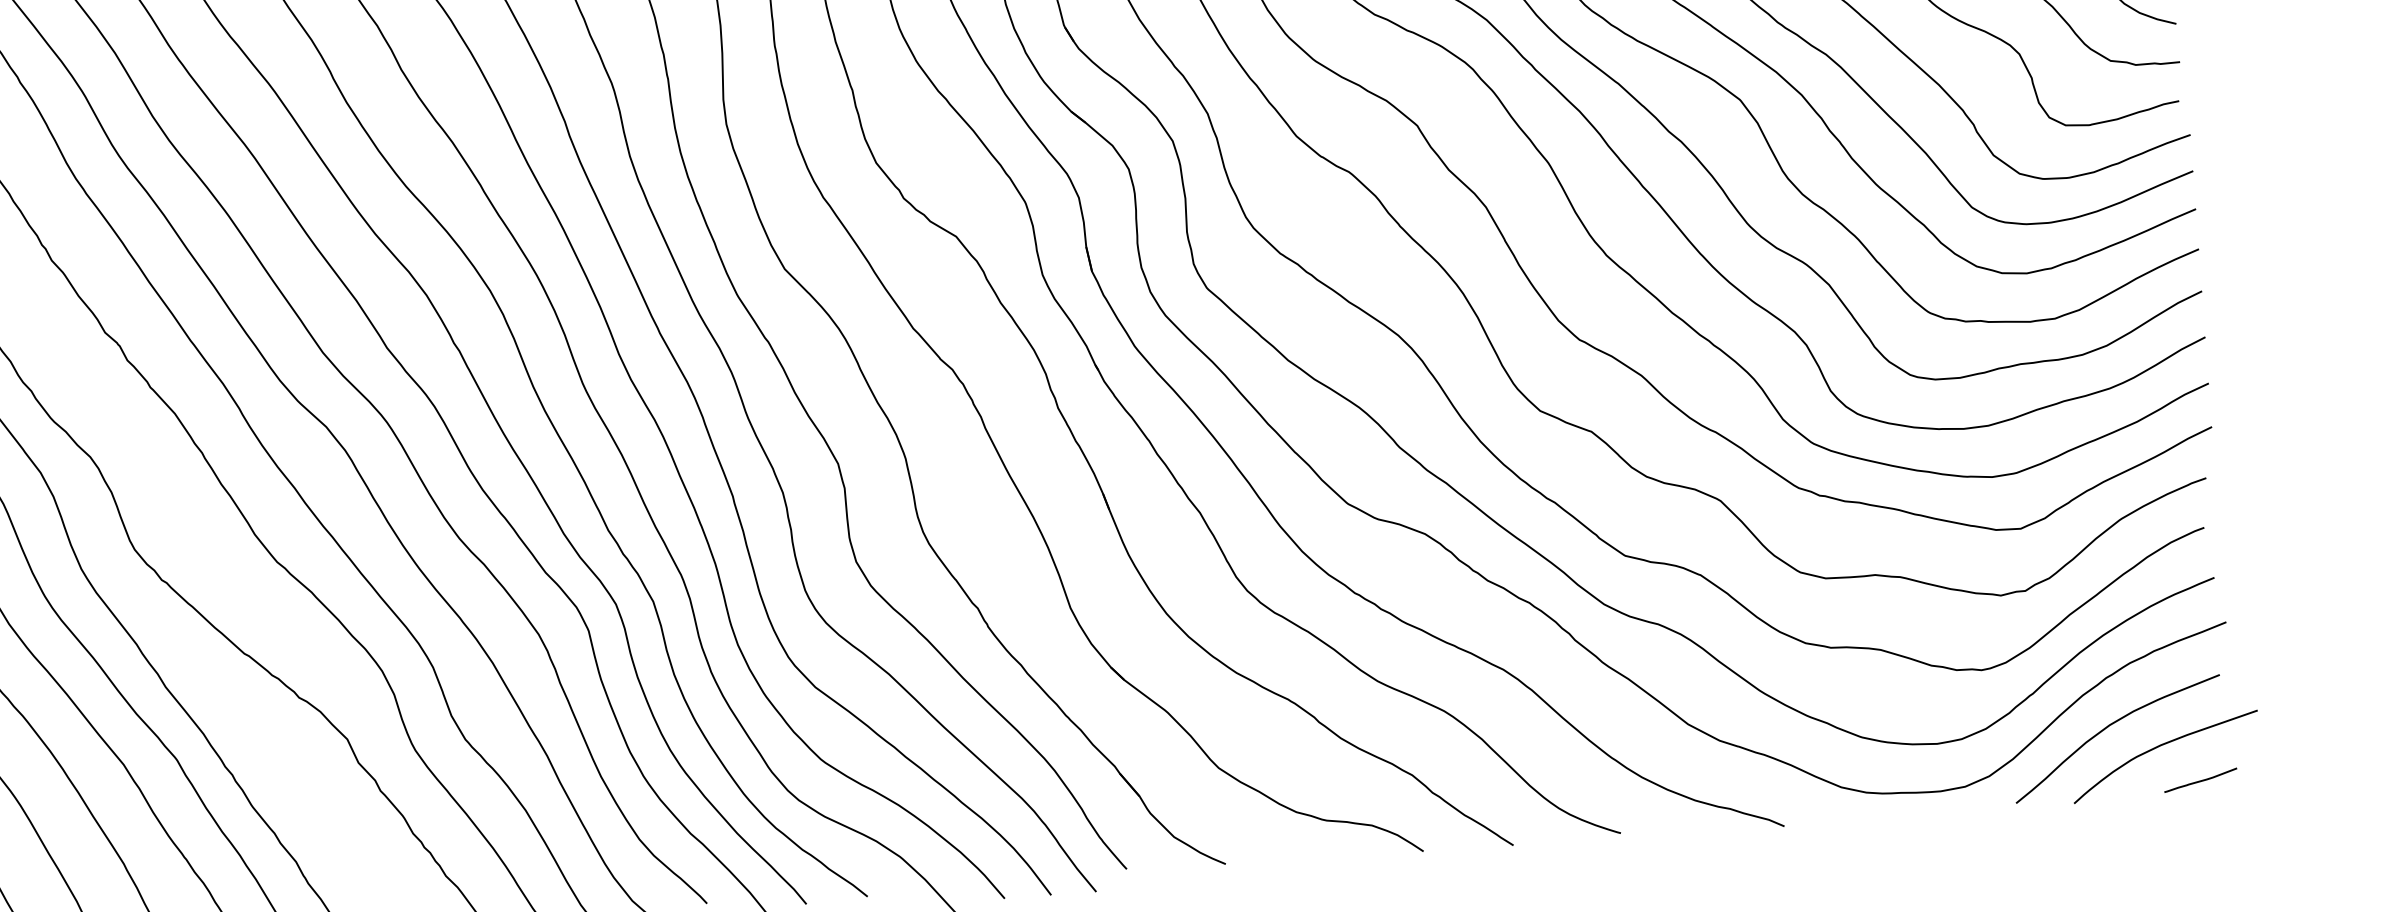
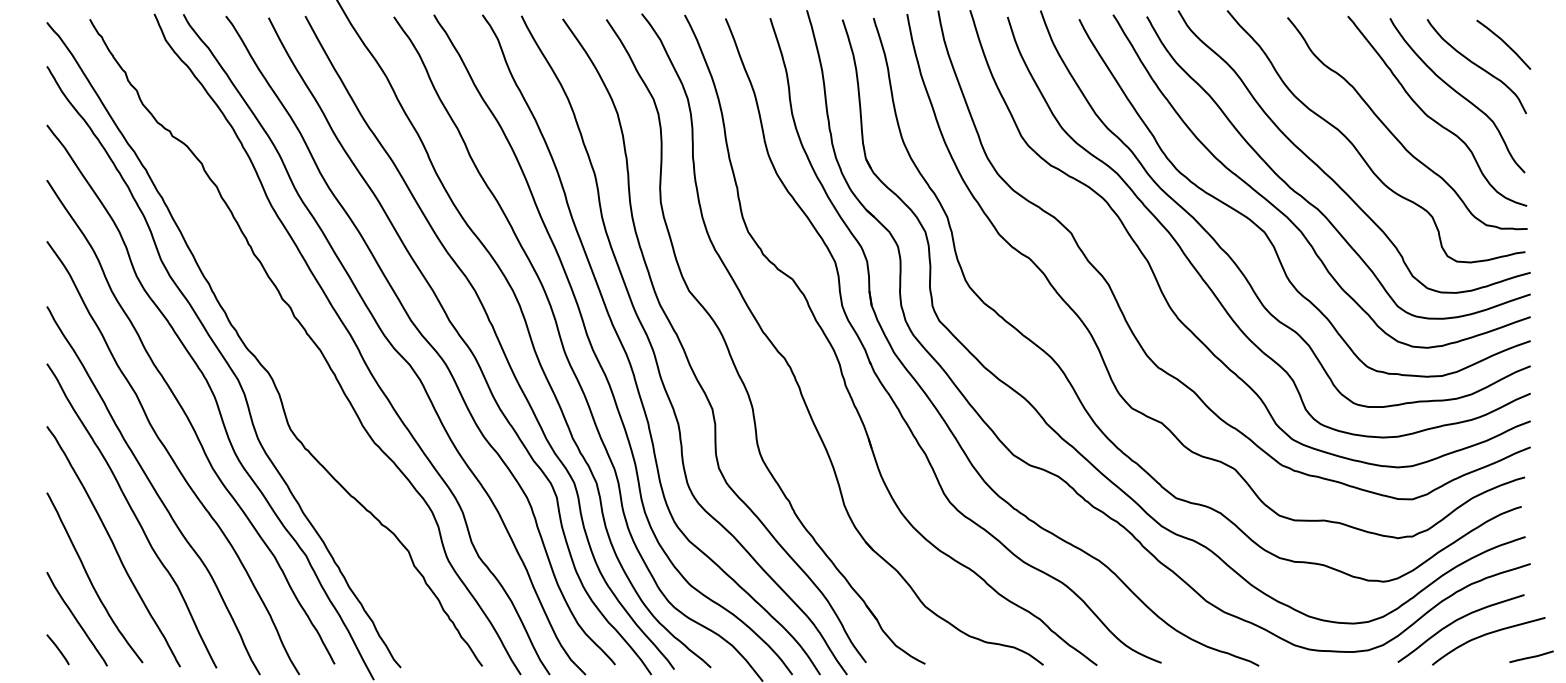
line: (2200, 779) -> (1531, 656), moved

